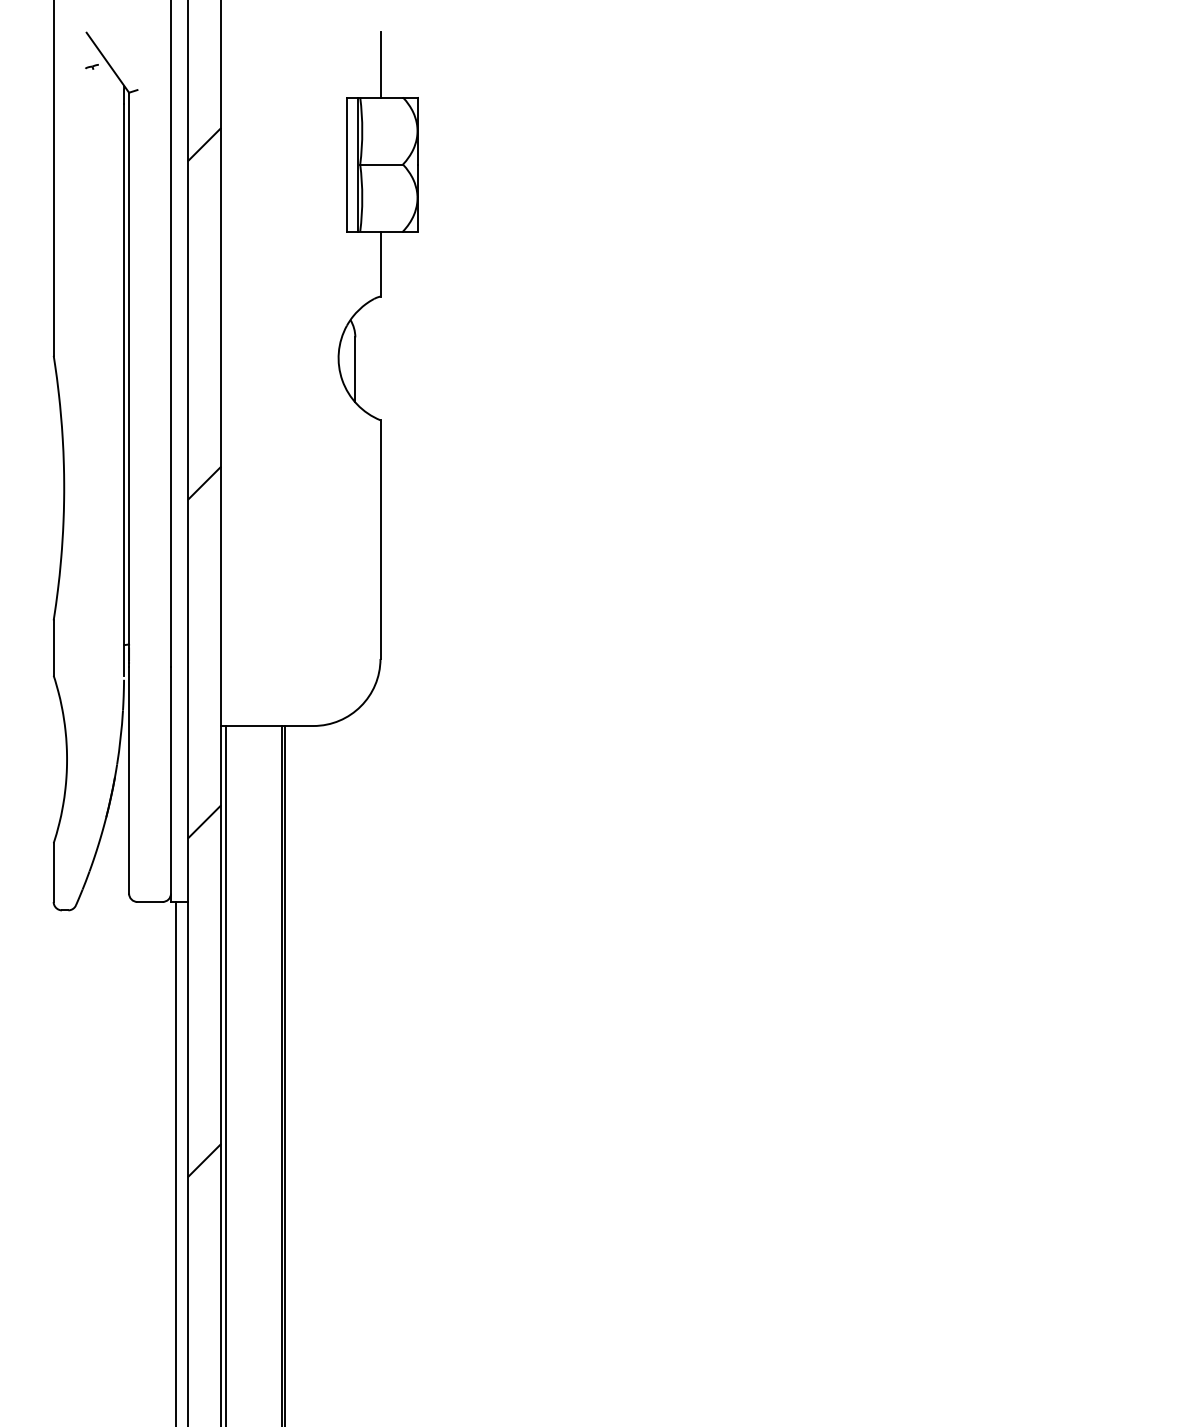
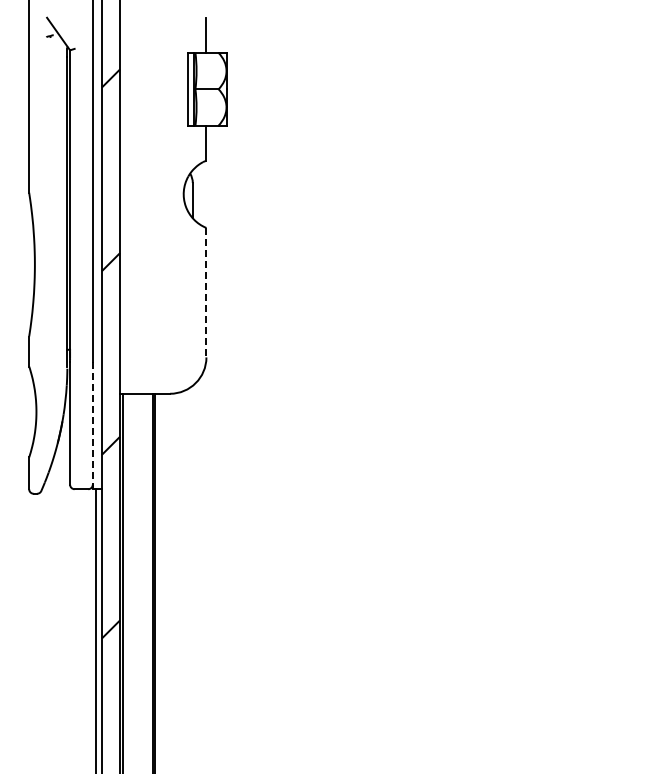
line: (380, 539) -> (206, 292), solid -> dashed
line: (170, 784) -> (92, 425), solid -> dashed

